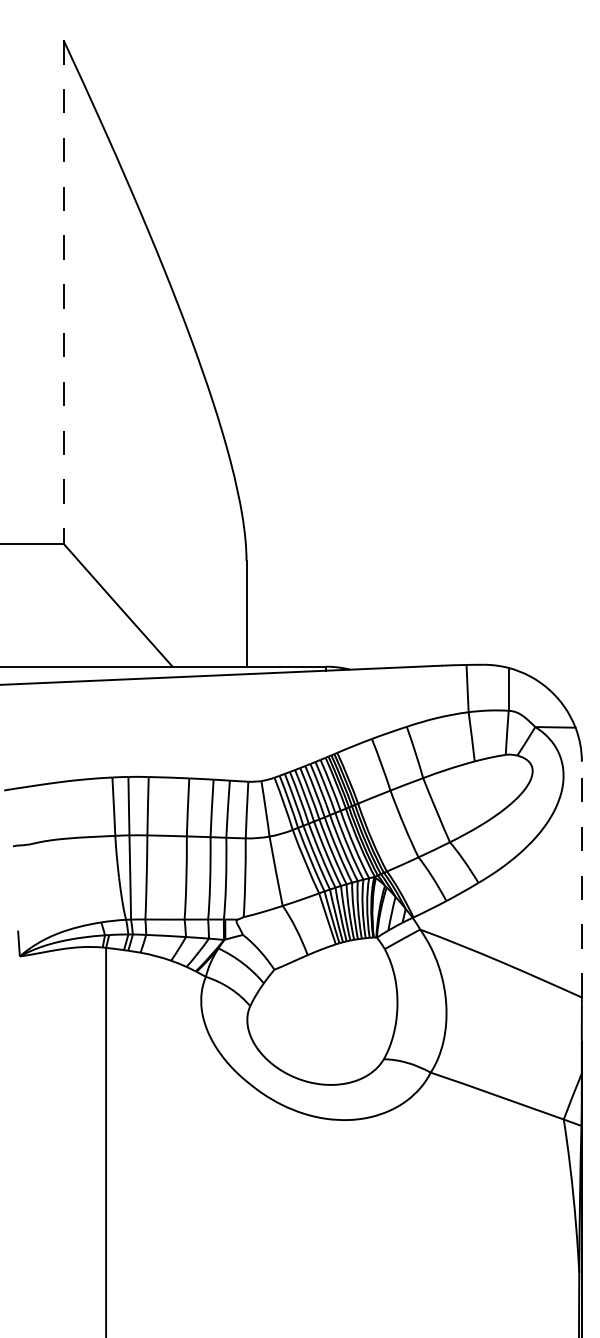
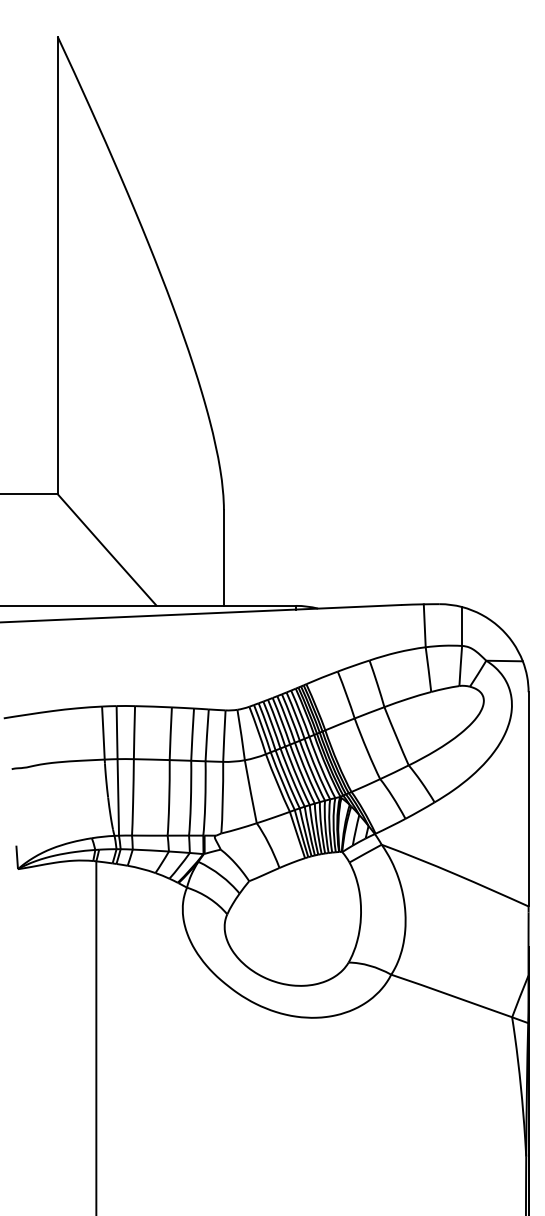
line: (63, 291) -> (57, 265), dashed -> solid
line: (581, 879) -> (528, 799), dashed -> solid

